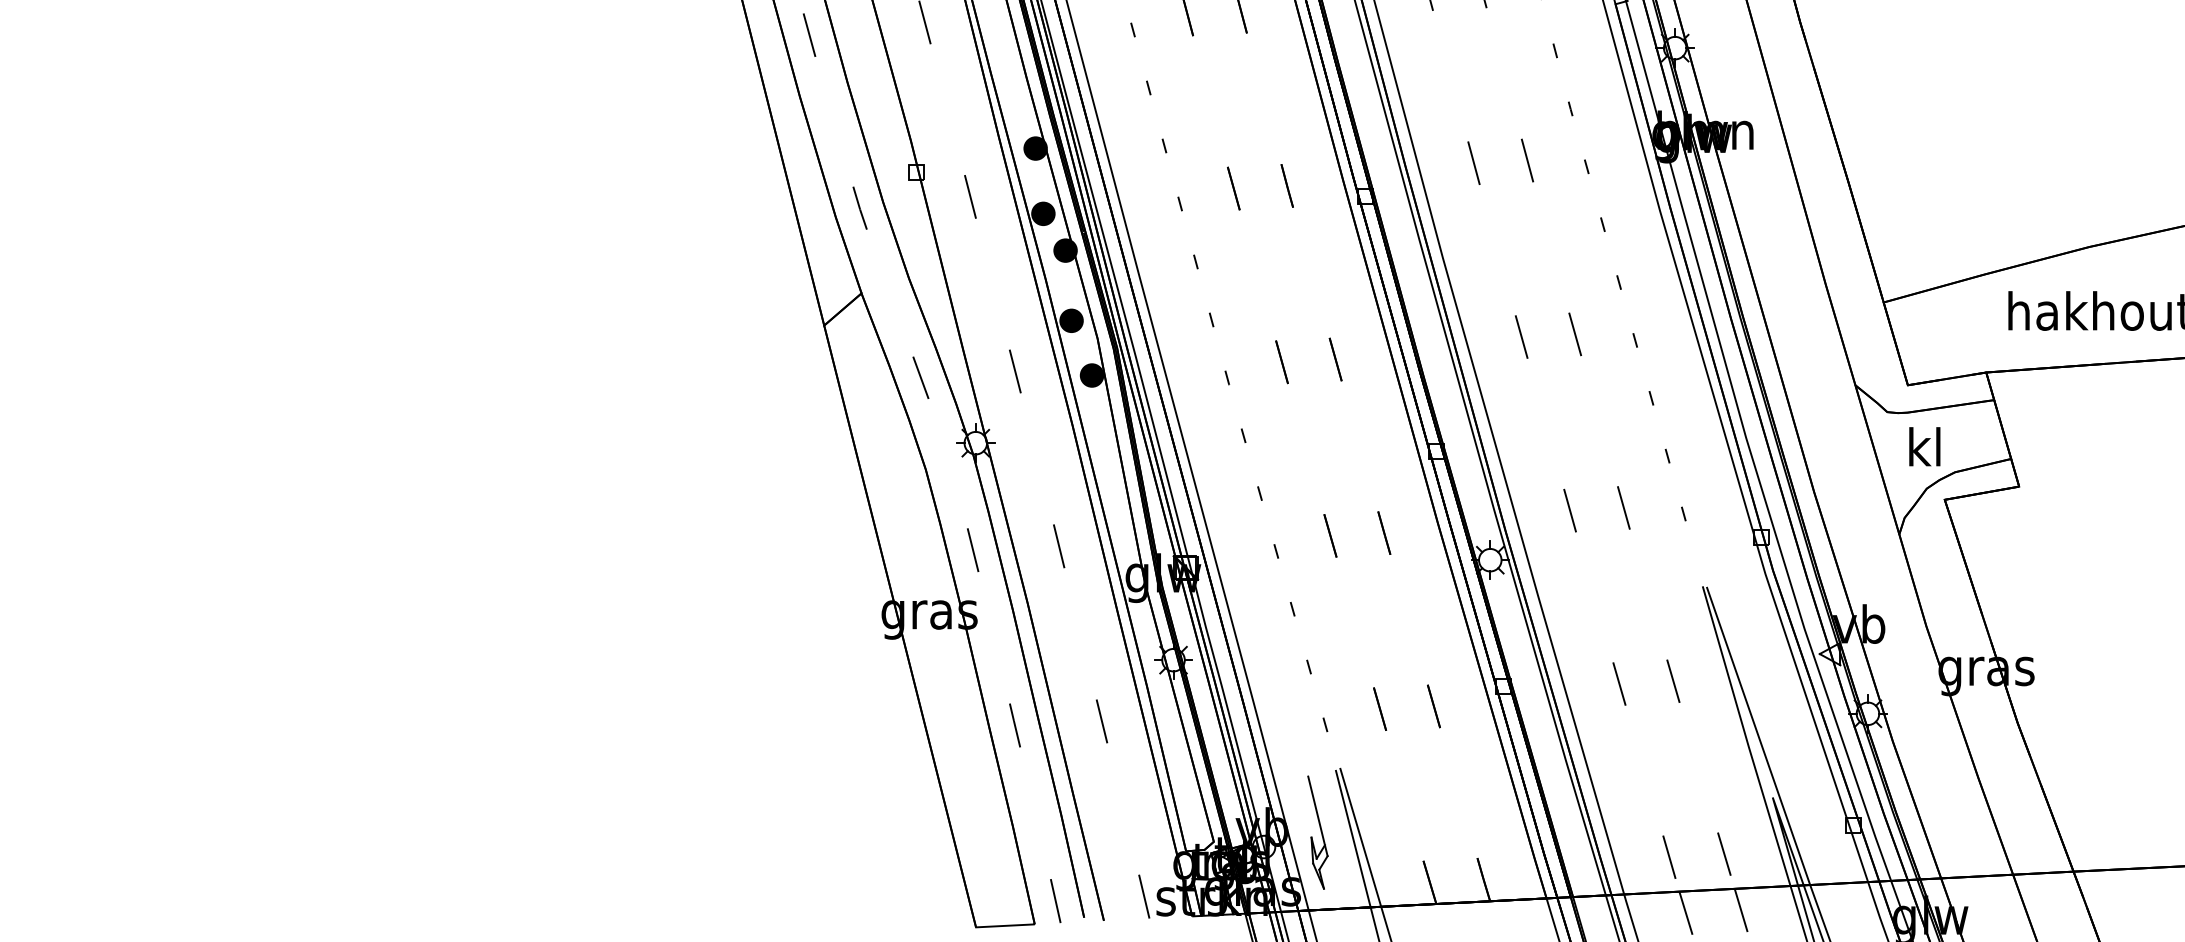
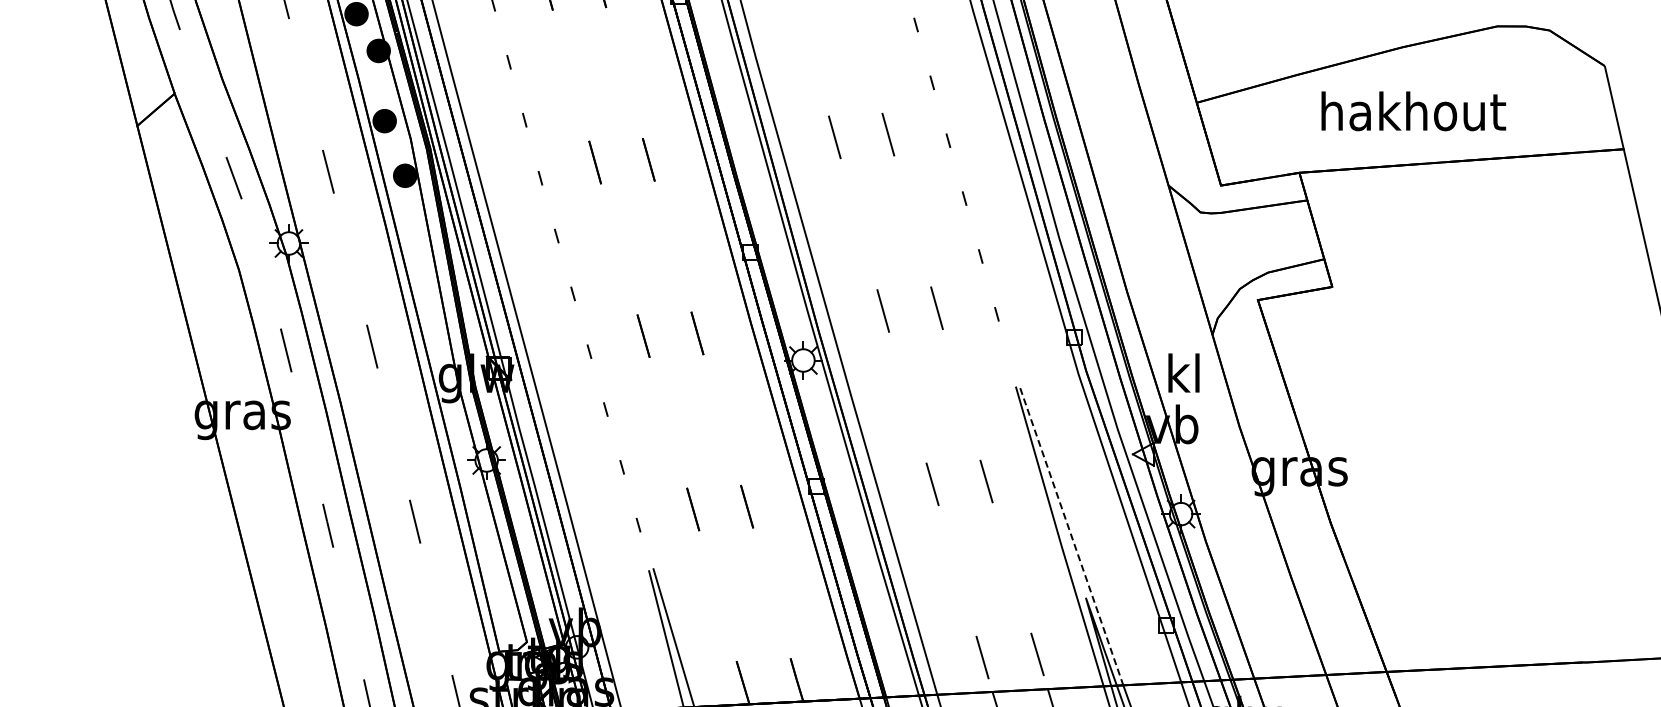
text: (1924, 446) -> (1183, 372), moved
line: (1758, 736) -> (1071, 536), solid -> dashed
part: (1317, 832) -> (630, 632), removed

